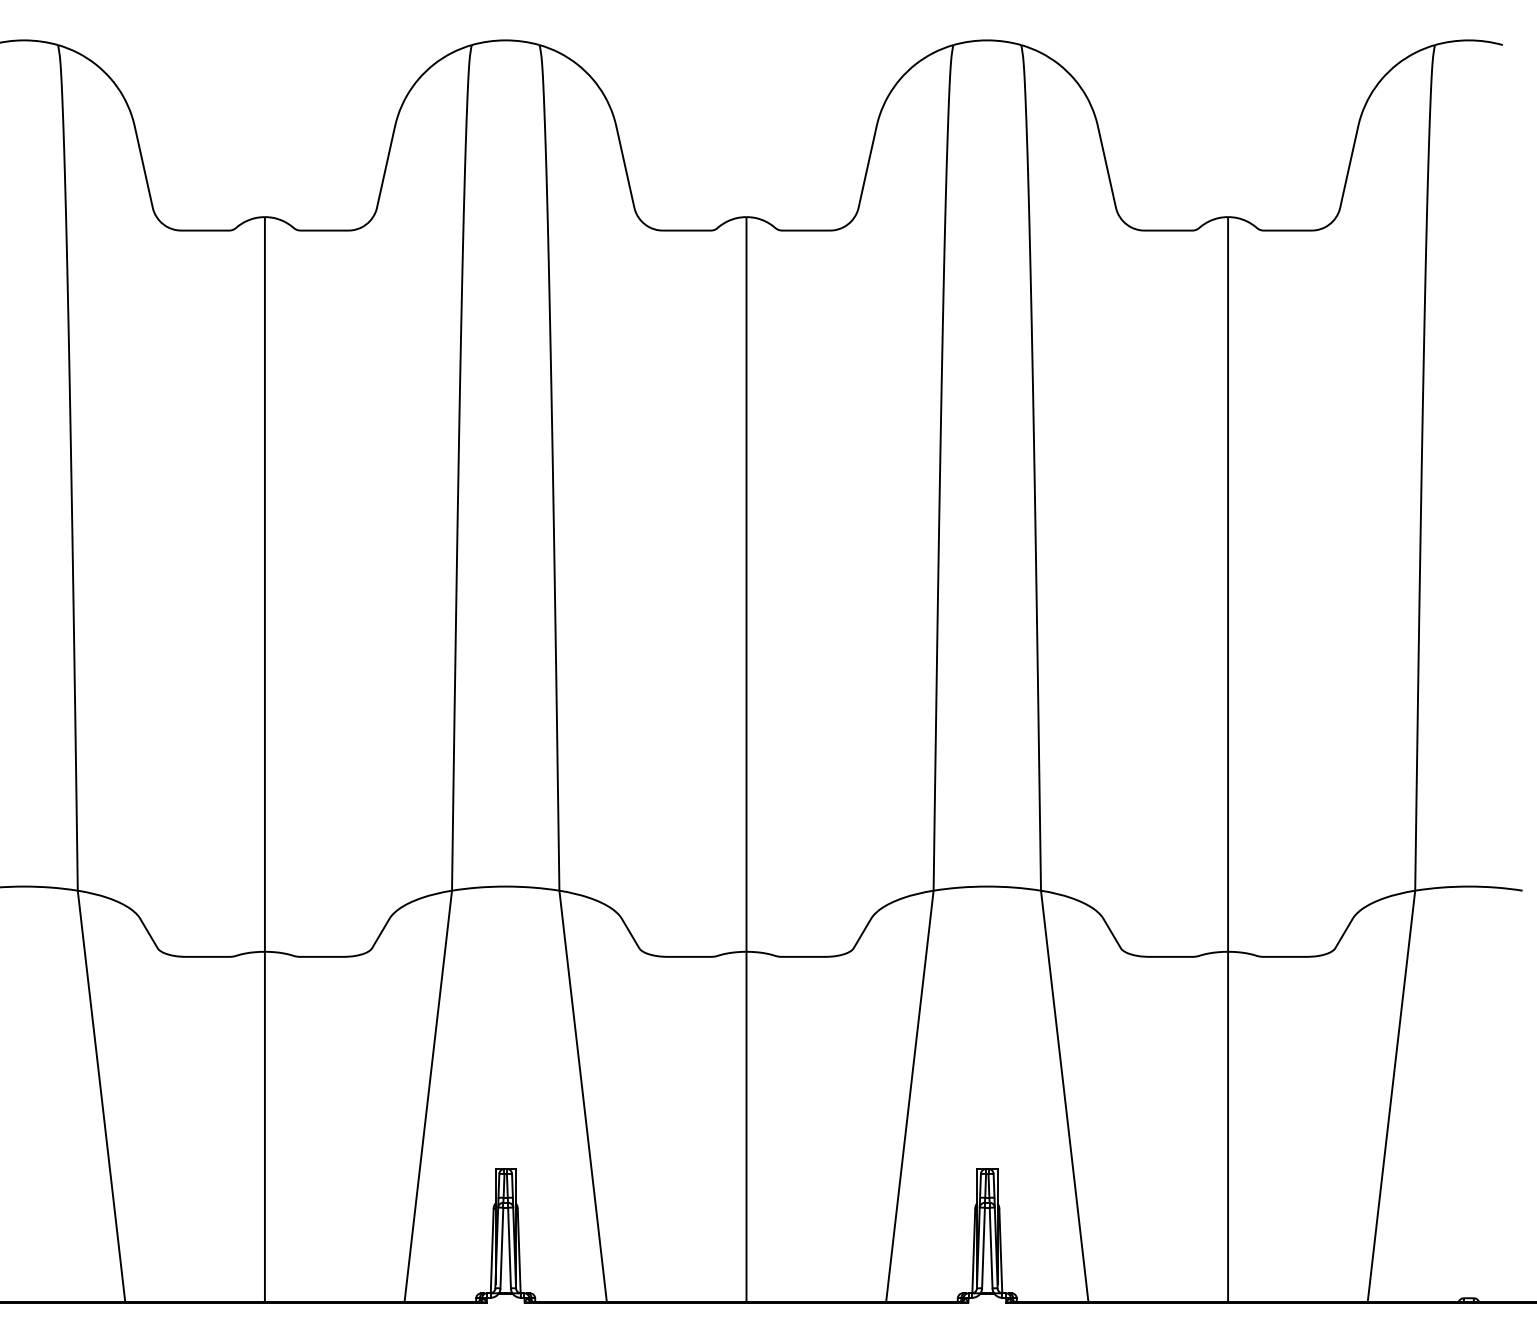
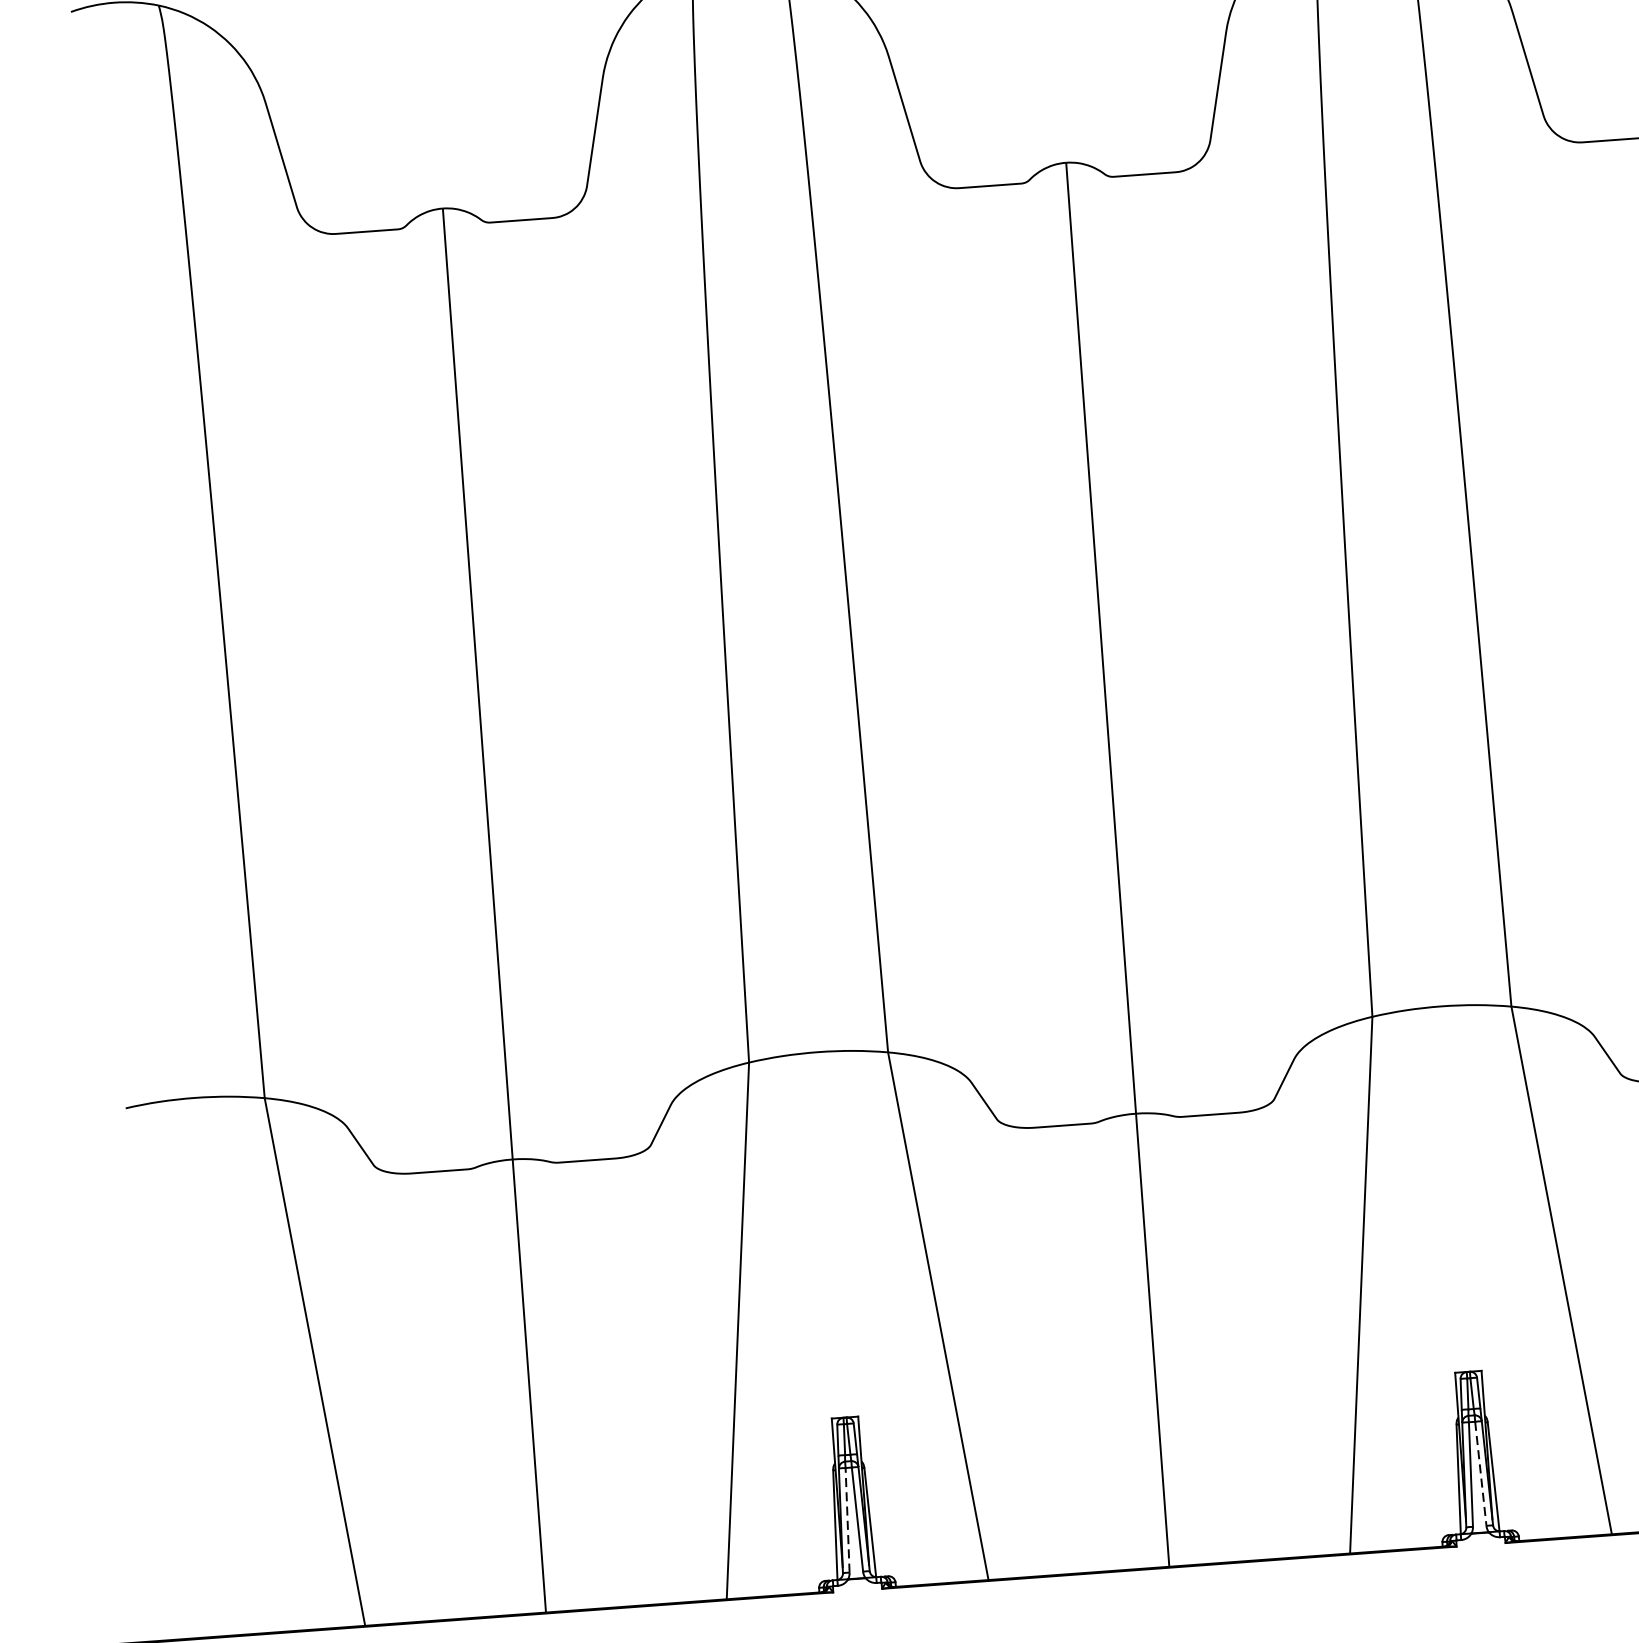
line: (501, 1247) -> (847, 1519), solid -> dashed
line: (991, 1248) -> (1481, 1474), solid -> dashed

